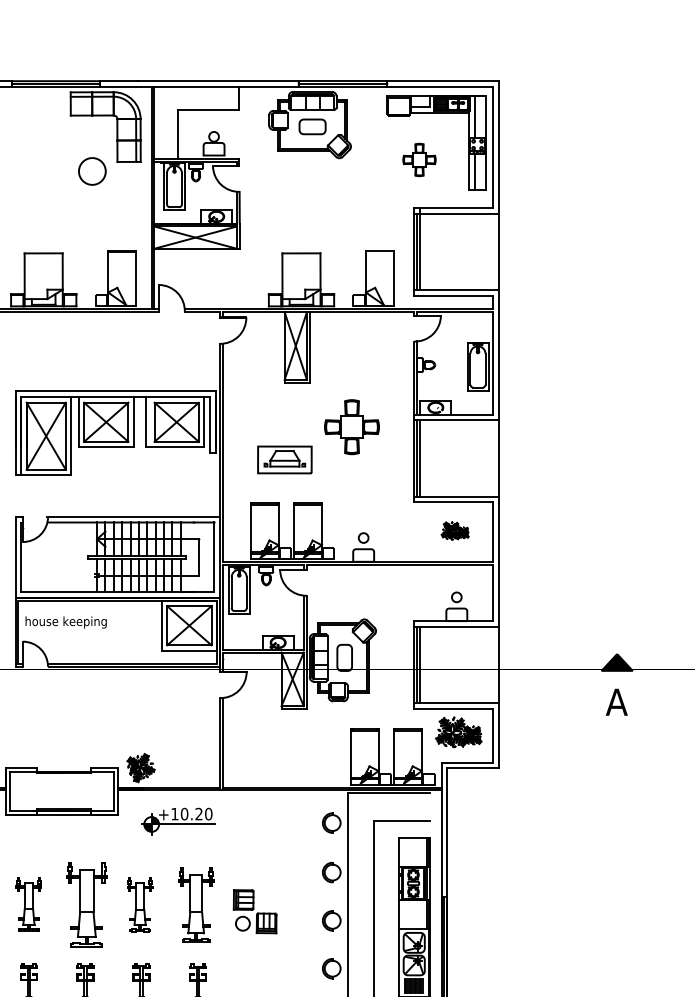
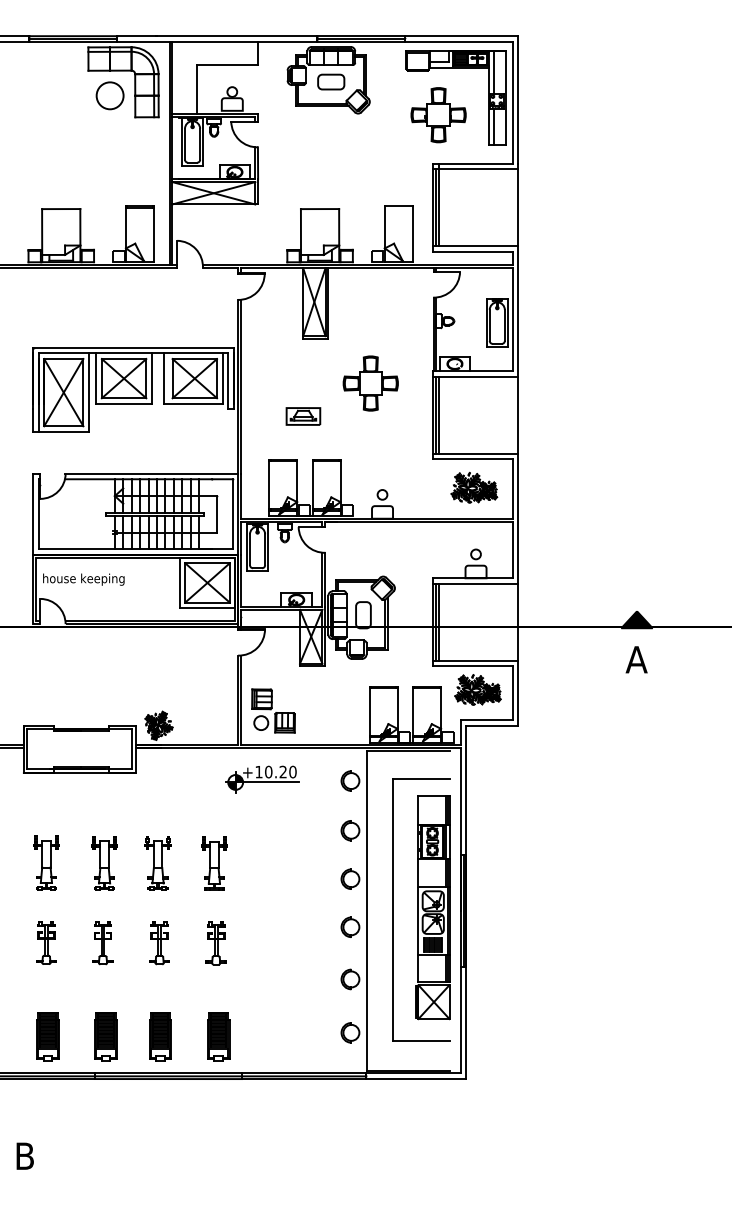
part: (419, 160) -> (438, 115), size x1.67
part: (91, 171) -> (109, 95), moved
part: (284, 459) -> (303, 416), size x0.62
part: (455, 530) -> (474, 487), size x1.67
part: (178, 821) -> (262, 779), moved
part: (86, 905) -> (104, 863), size x0.62
part: (196, 905) -> (214, 863), size x0.71
part: (255, 911) -> (273, 710), moved

